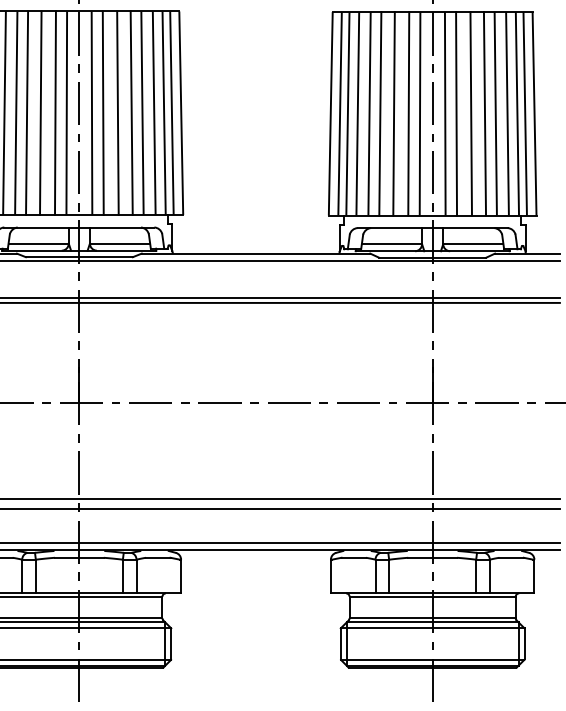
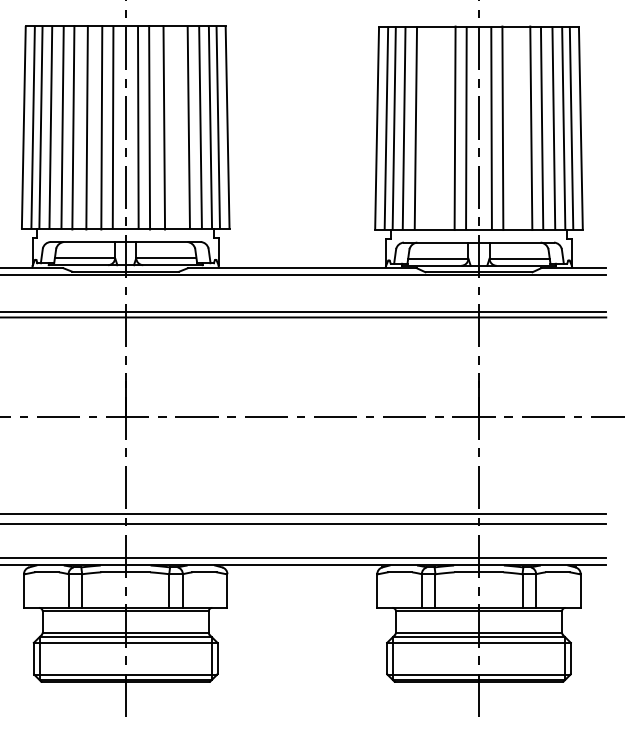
line: (132, 112) -> (178, 127), removed
line: (380, 113) -> (426, 128), removed
line: (394, 113) -> (440, 128), removed
line: (471, 113) -> (517, 128), removed

